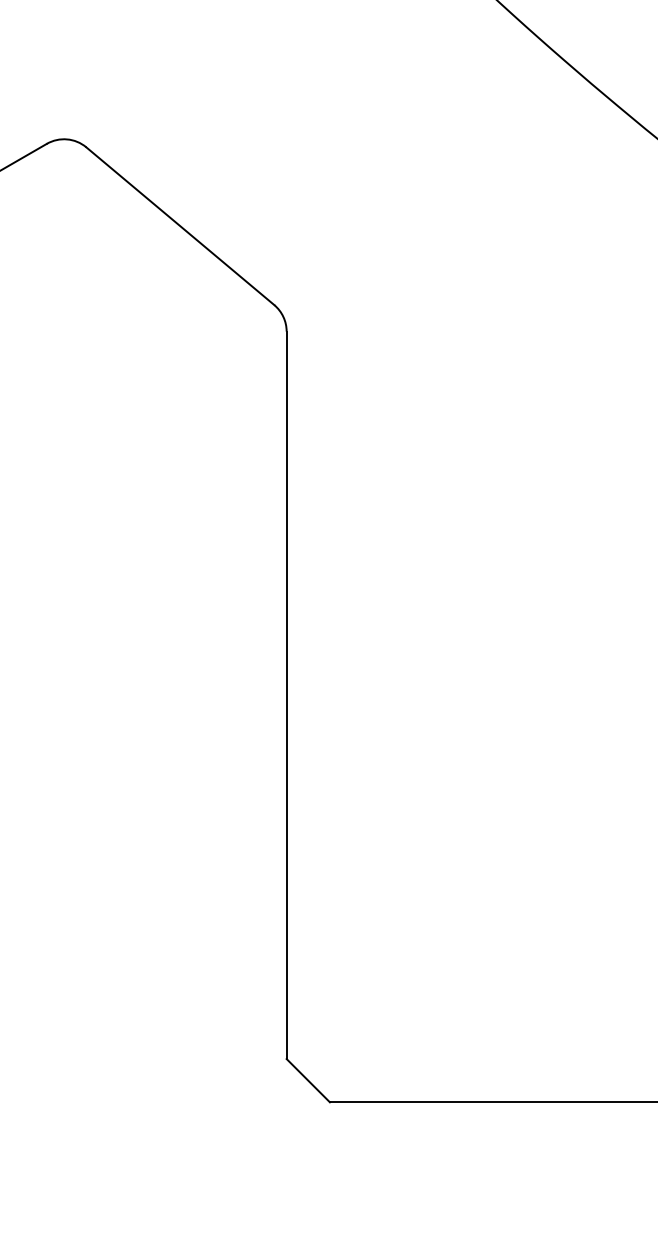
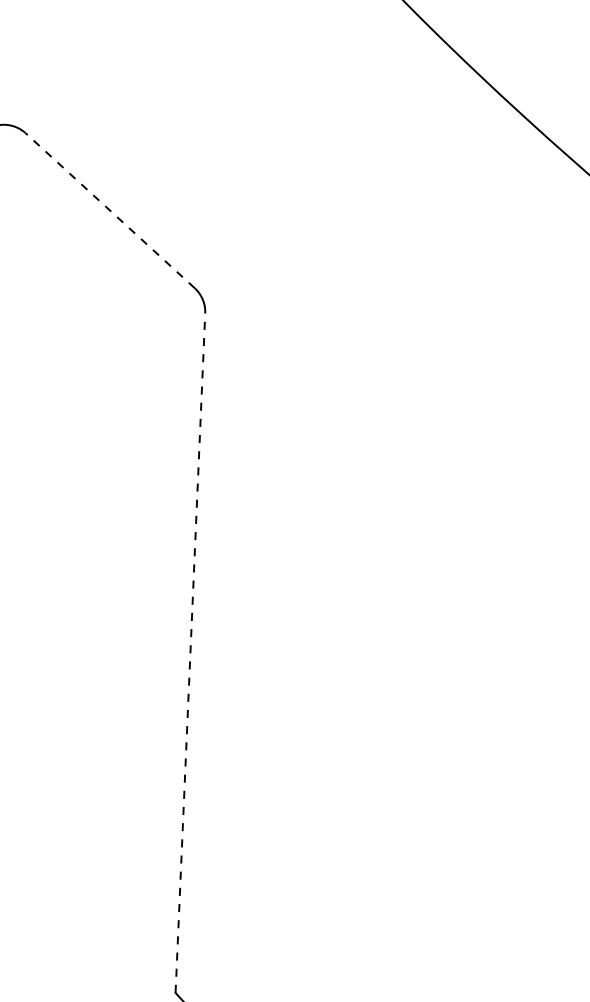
line: (180, 226) -> (110, 211), solid -> dashed
line: (286, 695) -> (190, 653), solid -> dashed

